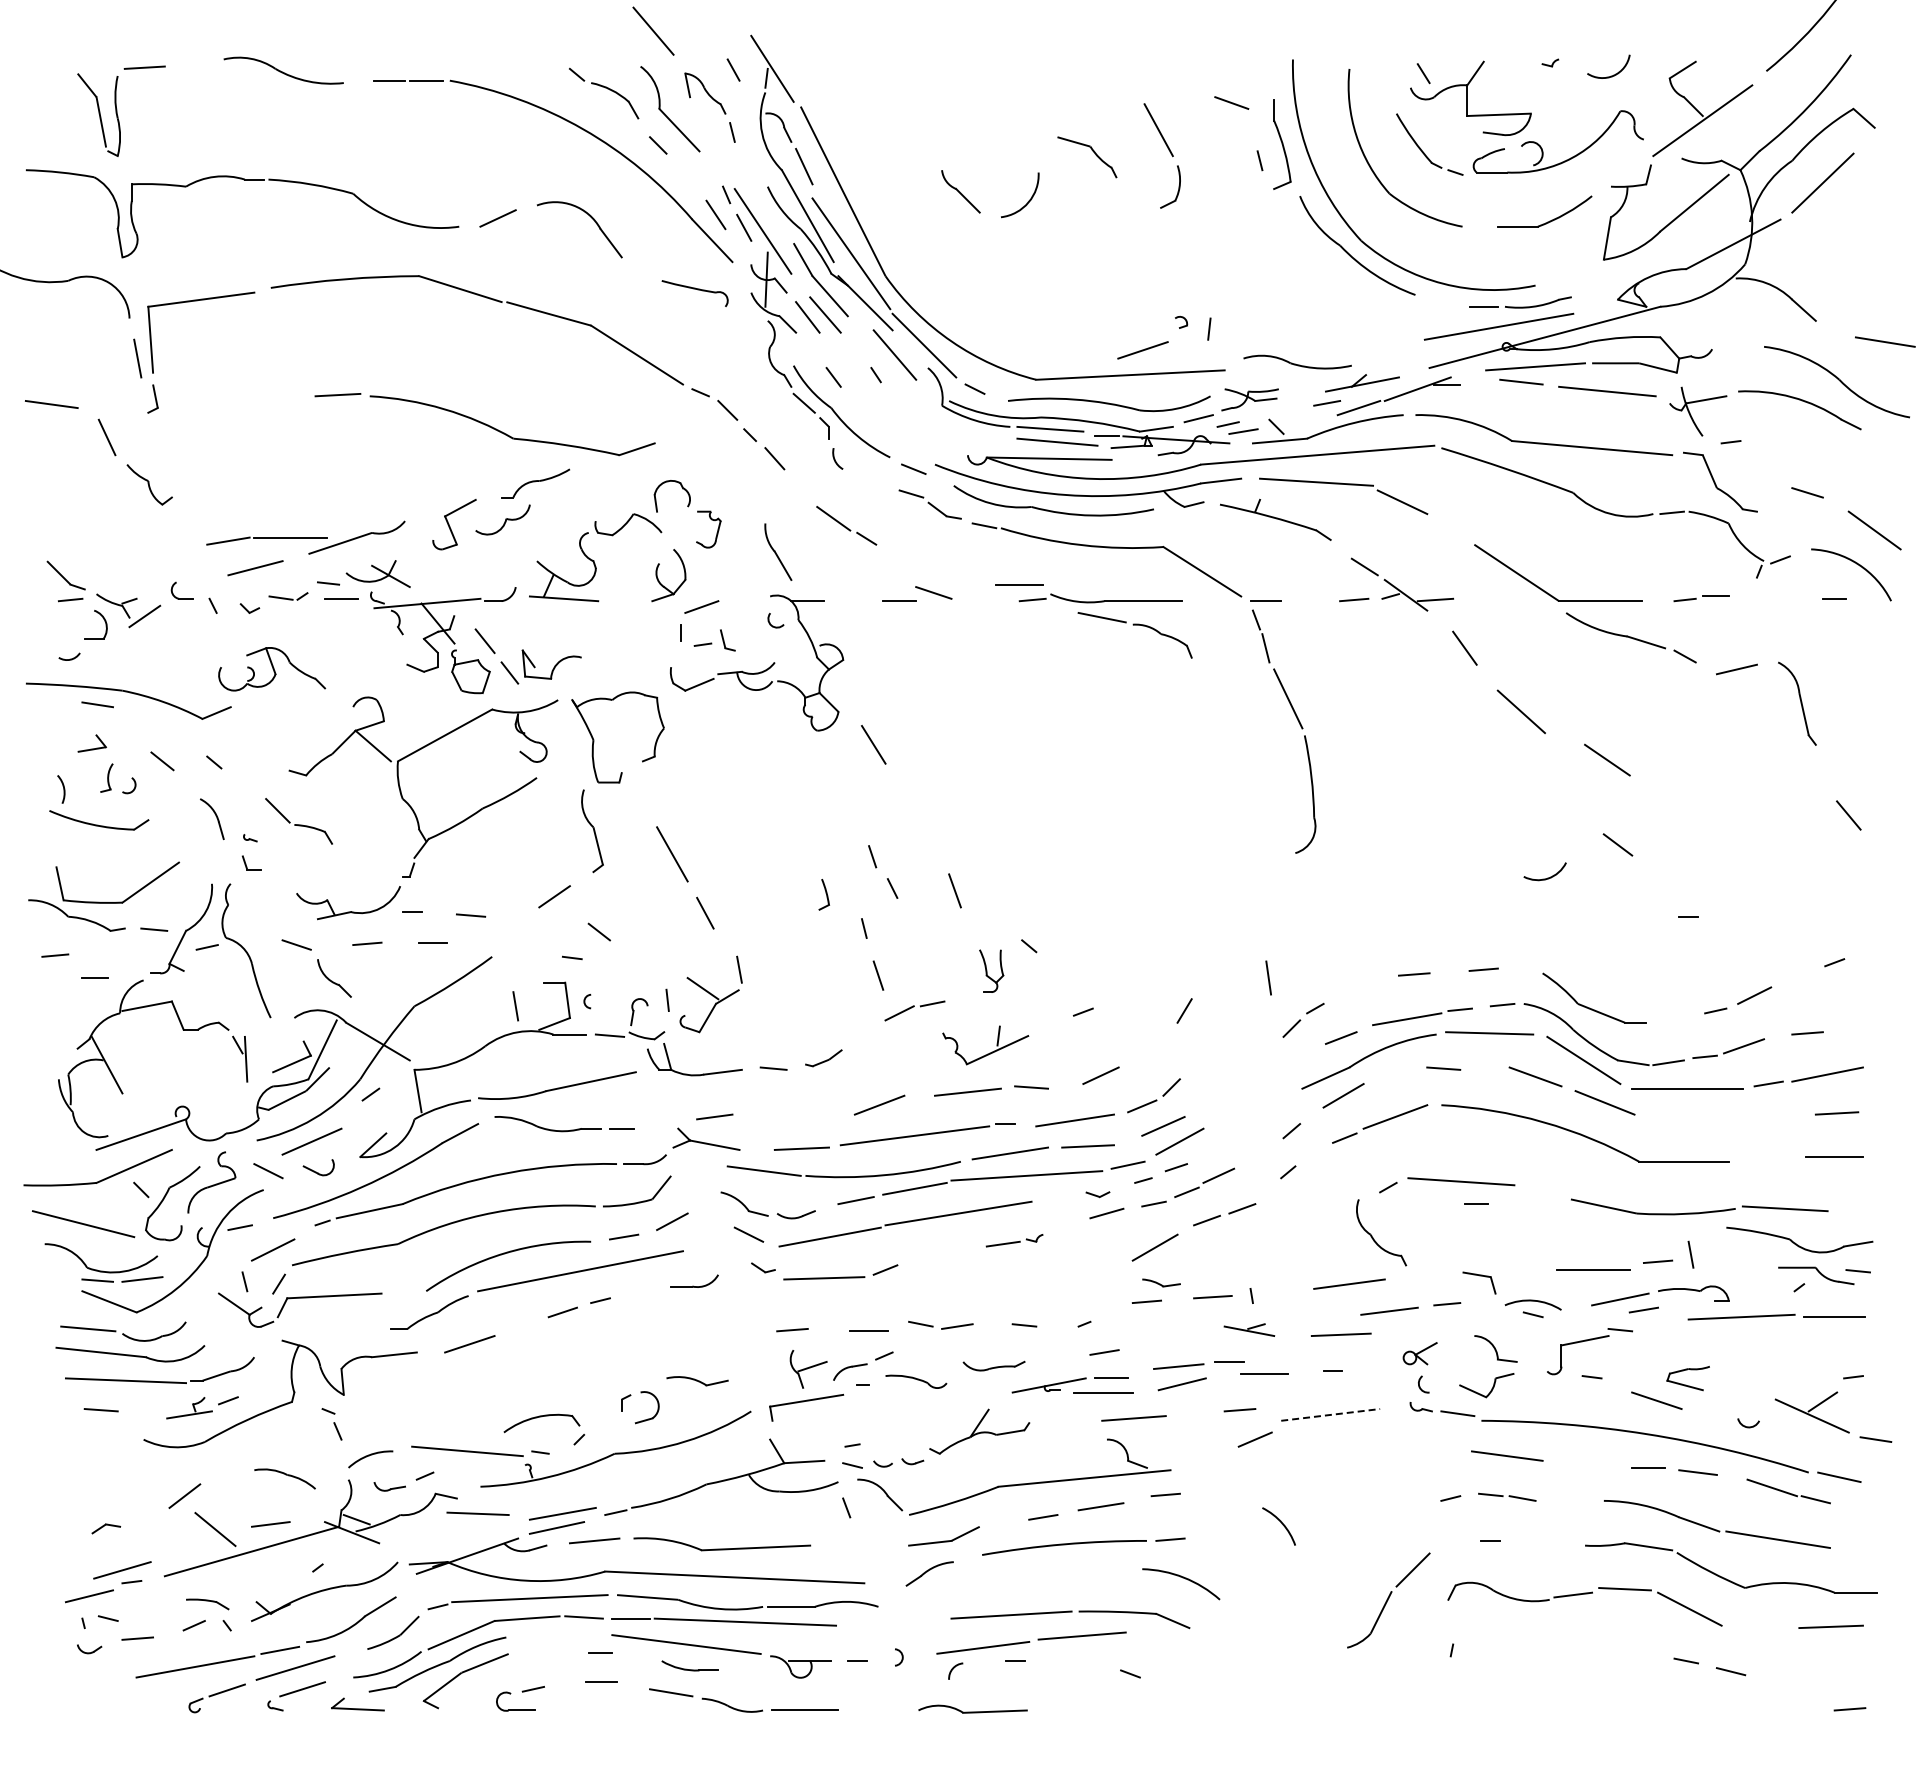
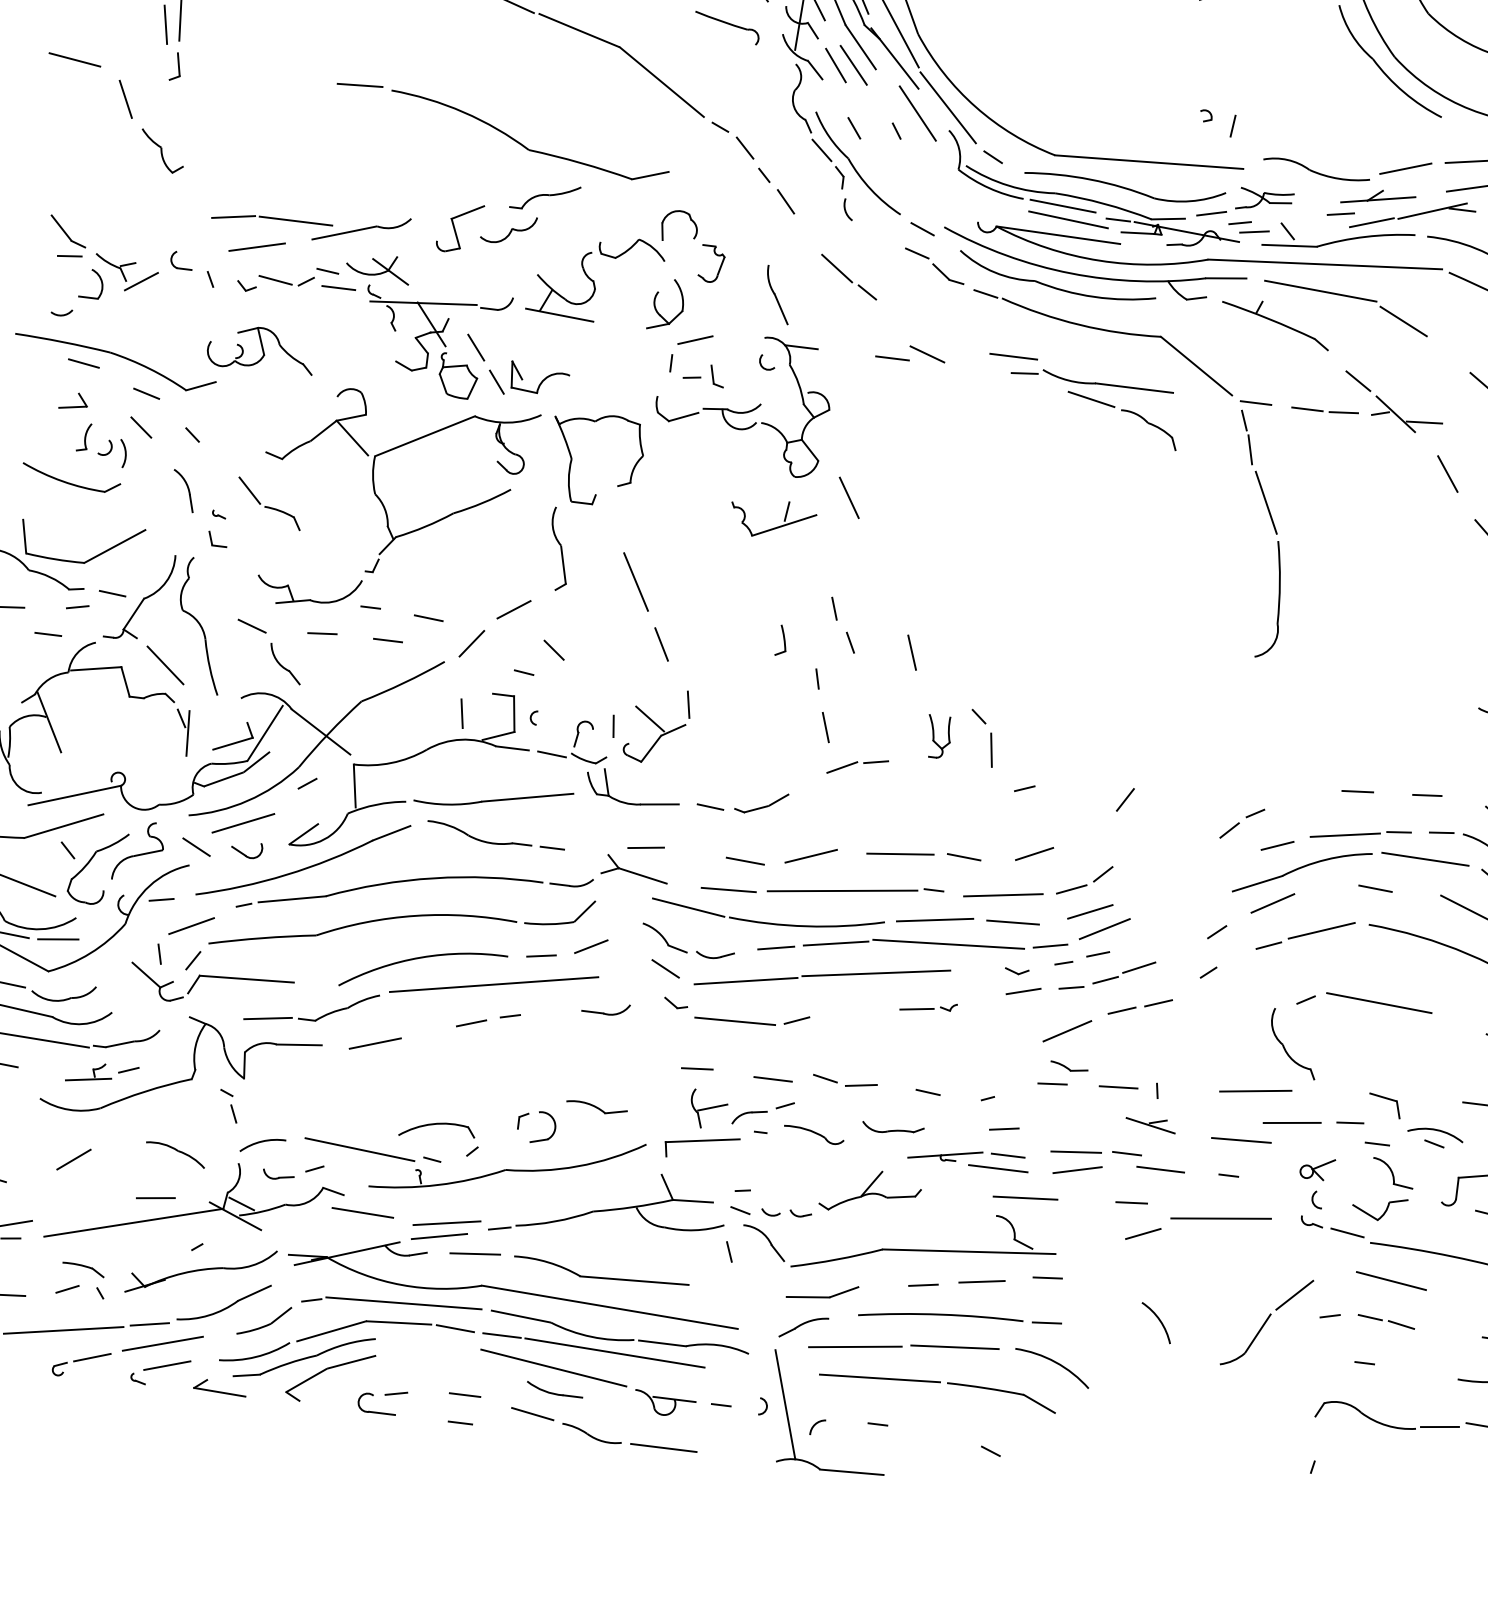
line: (1142, 350) -> (1405, 168), moved
part: (288, 596) -> (286, 279), size x1.43
line: (1317, 601) -> (1307, 409), added
line: (163, 726) -> (146, 393), added
arc: (63, 789) -> (124, 453), moved
line: (516, 935) -> (471, 643), added
line: (206, 947) -> (76, 607), moved
line: (1268, 977) -> (991, 749), moved
part: (989, 1052) -> (775, 526), moved
part: (823, 1057) -> (761, 802), size x1.43
line: (814, 1117) -> (745, 860), added
line: (1476, 1203) -> (1377, 1143), moved
line: (359, 1332) -> (267, 1018), added
line: (1330, 1414) -> (1221, 1218), dashed -> solid
line: (215, 1529) -> (165, 665), moved
part: (1388, 1600) -> (1266, 1322), moved
part: (1031, 1642) -> (903, 1347), moved
line: (600, 1652) -> (460, 1422), moved
line: (920, 1652) -> (785, 1404), added

